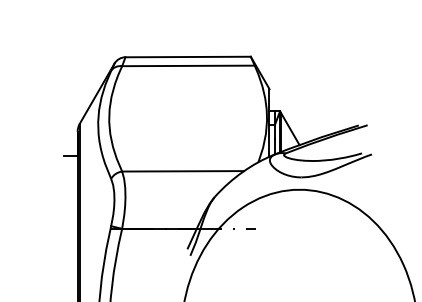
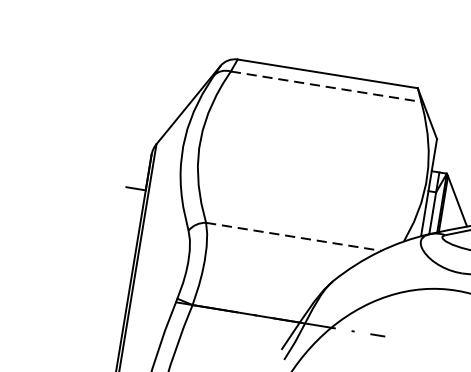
line: (188, 65) -> (326, 86), solid -> dashed
line: (183, 171) -> (294, 237), solid -> dashed

